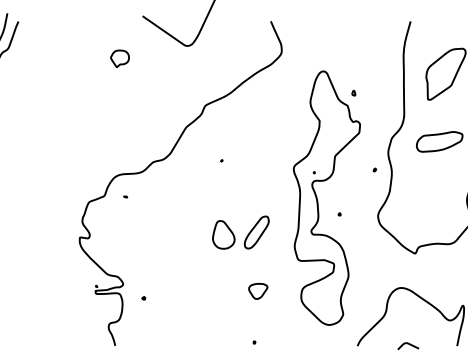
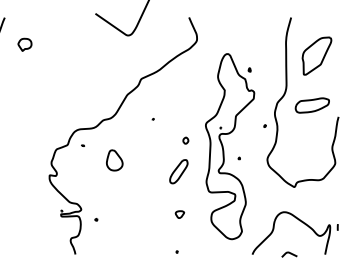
part: (119, 58) -> (24, 44), moved
part: (265, 189) -> (185, 140), added
part: (223, 234) -> (114, 160), moved
part: (257, 291) -> (179, 214), size x0.62

